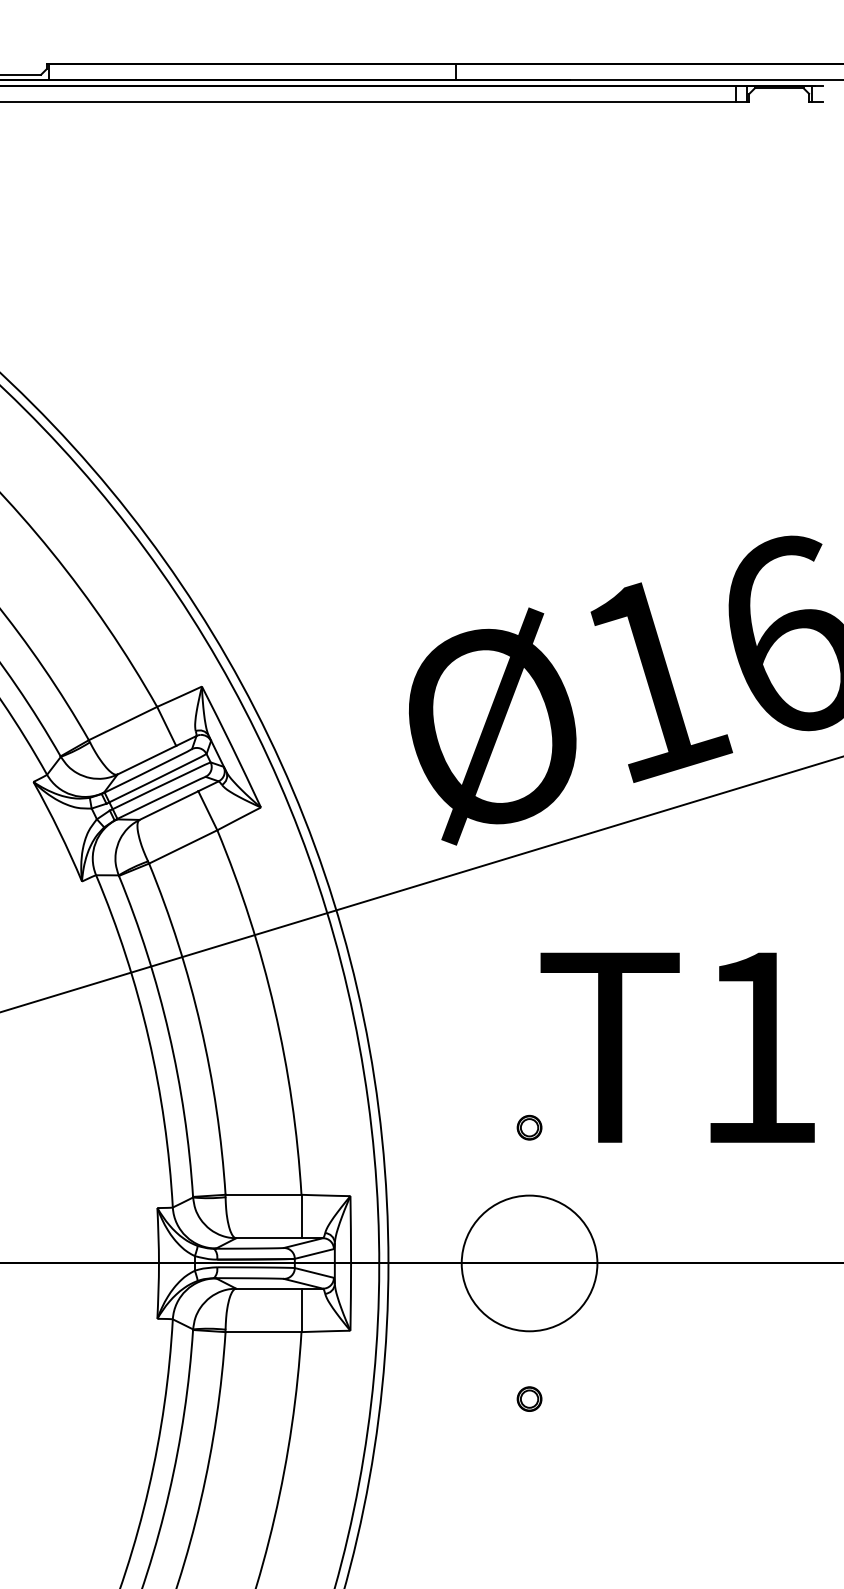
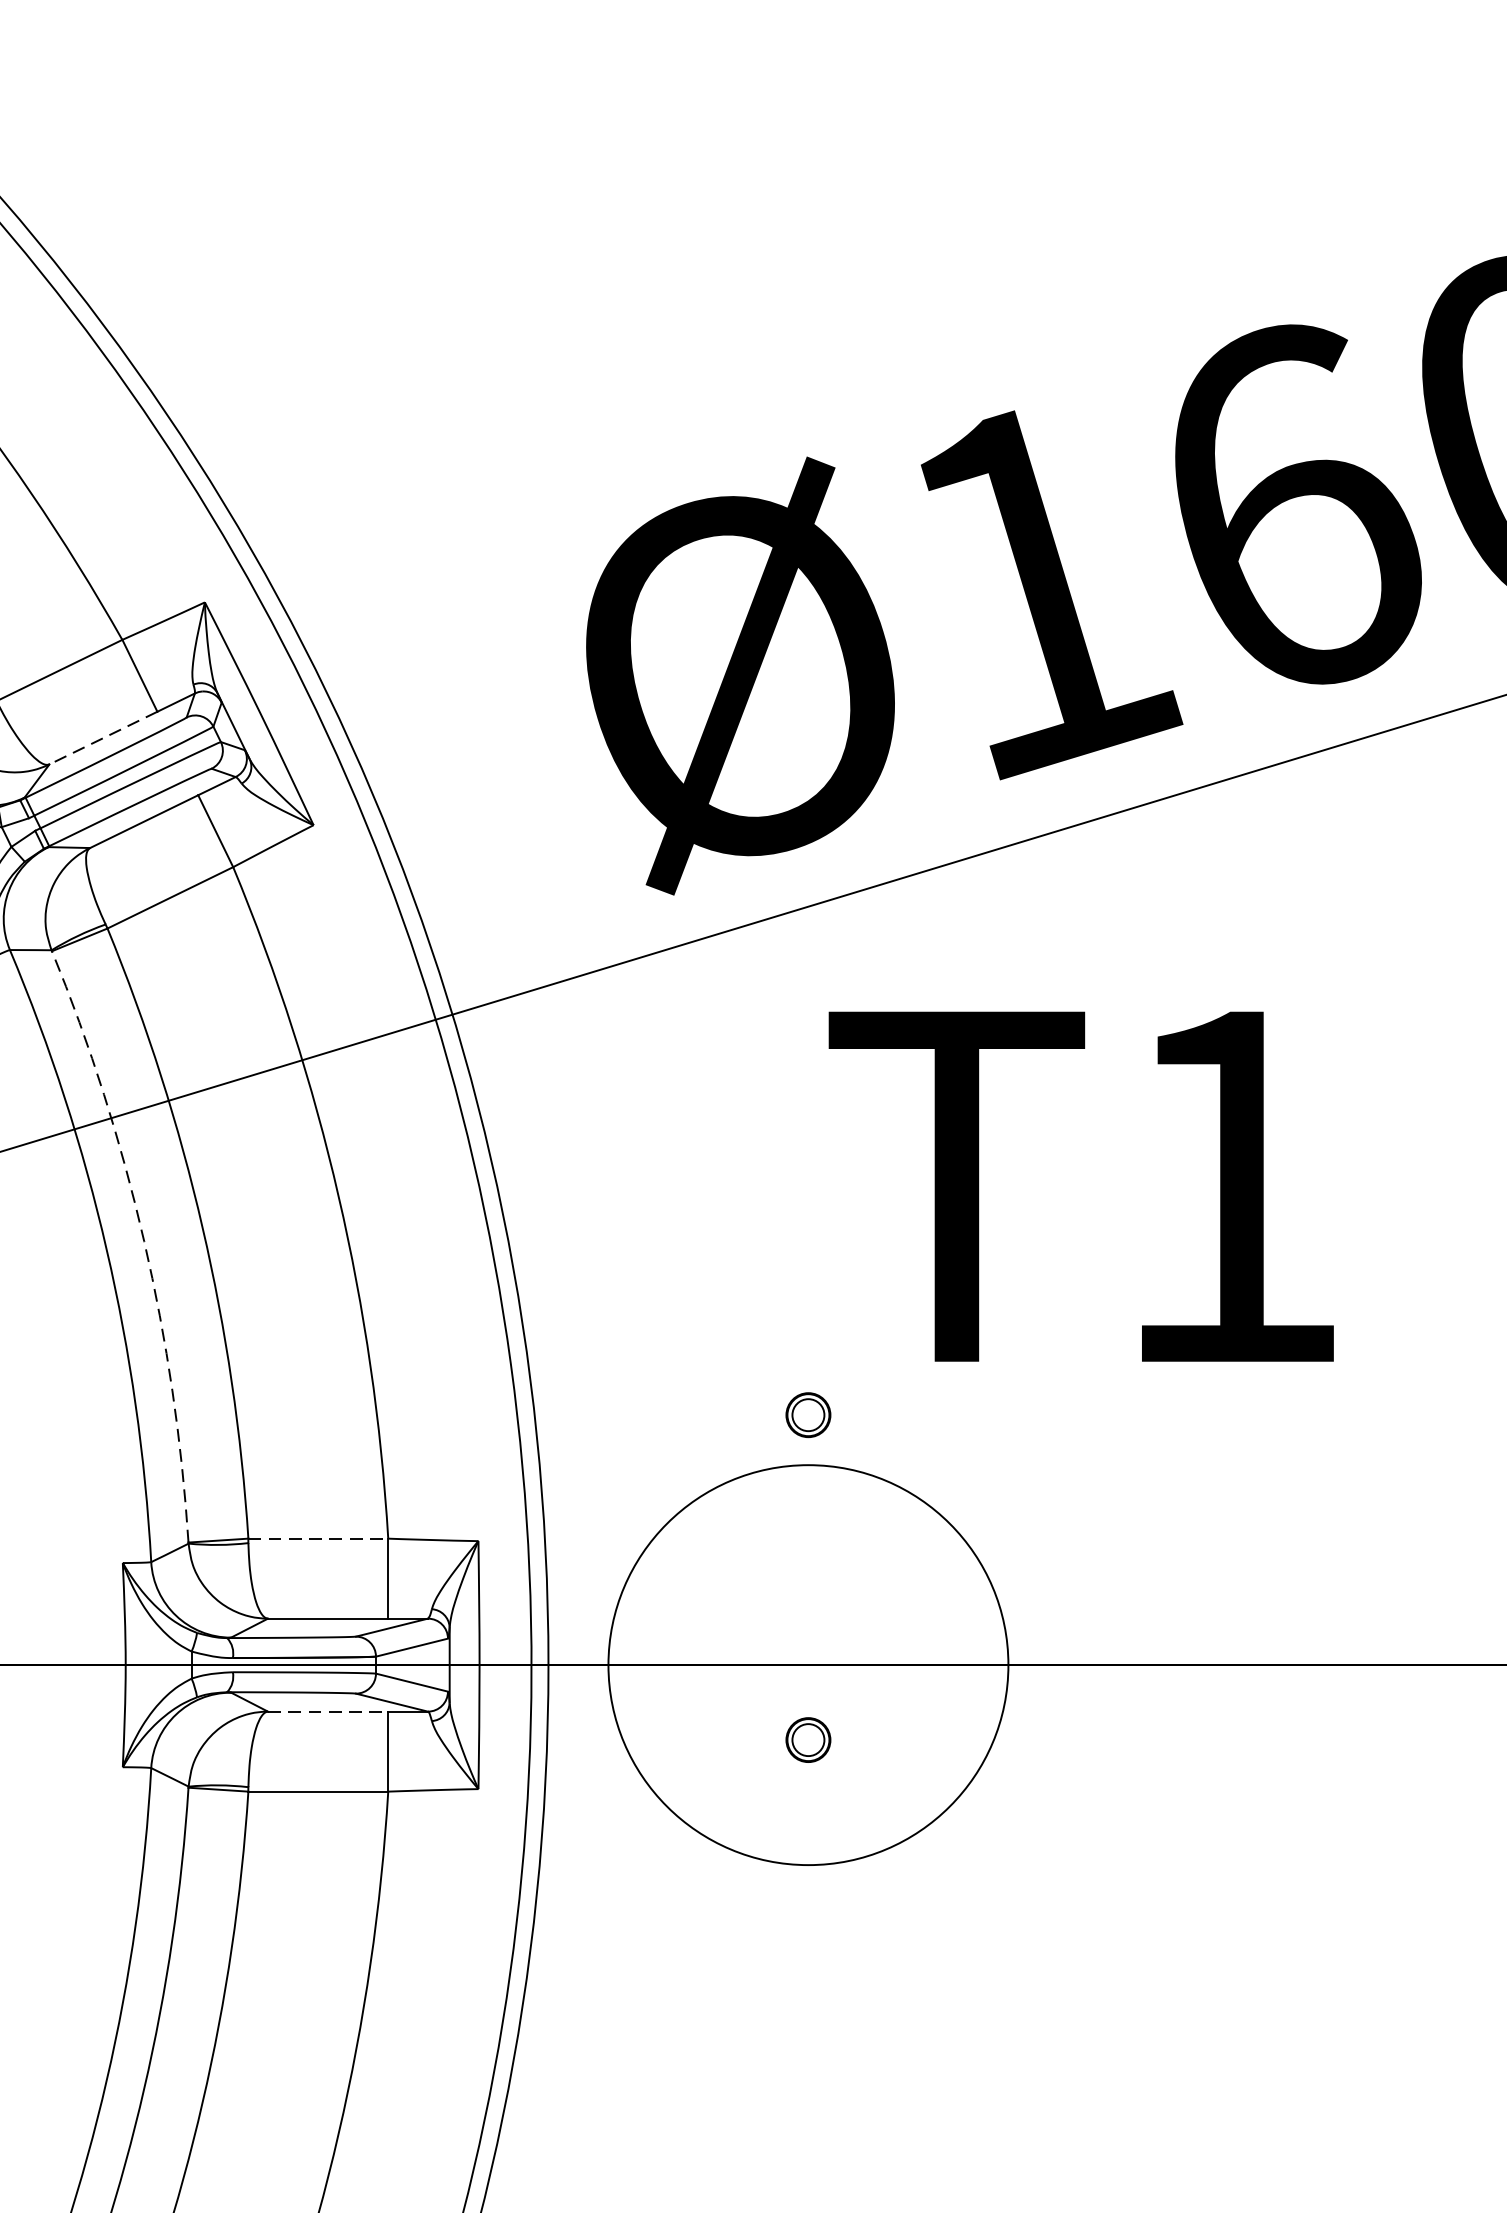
line: (146, 760) -> (102, 738), solid -> dashed
arc: (169, 1033) -> (145, 1241), solid -> dashed
text: (677, 1047) -> (1080, 1186), moved
line: (263, 1194) -> (318, 1538), solid -> dashed
circle: (529, 1263) -> (808, 1665), size x1.6
line: (268, 1288) -> (327, 1711), solid -> dashed
part: (529, 1398) -> (808, 1738), moved

